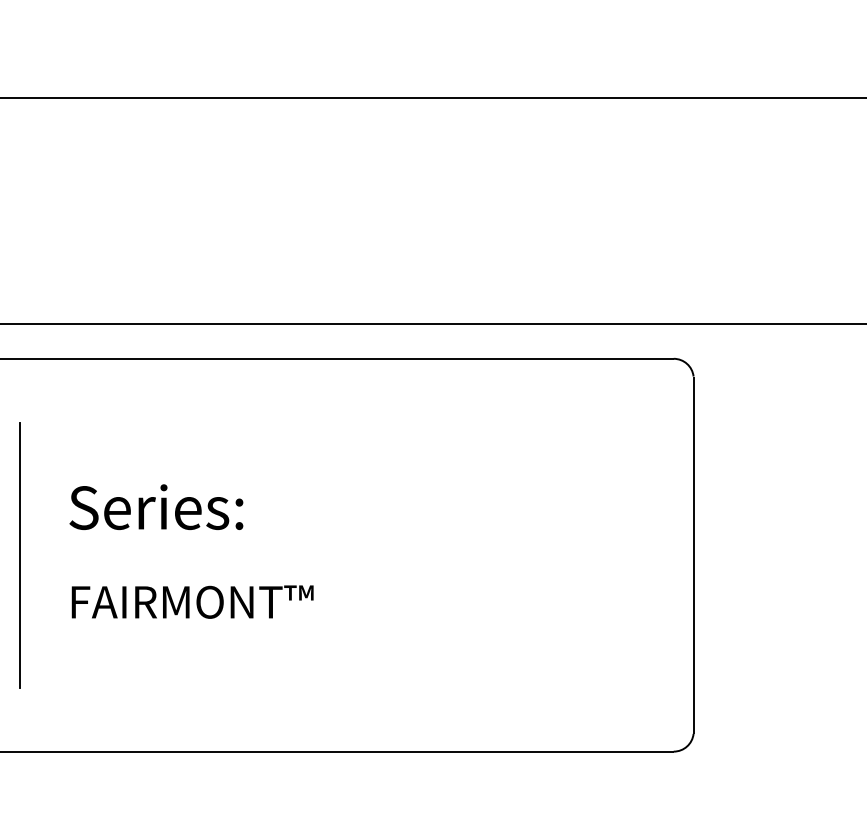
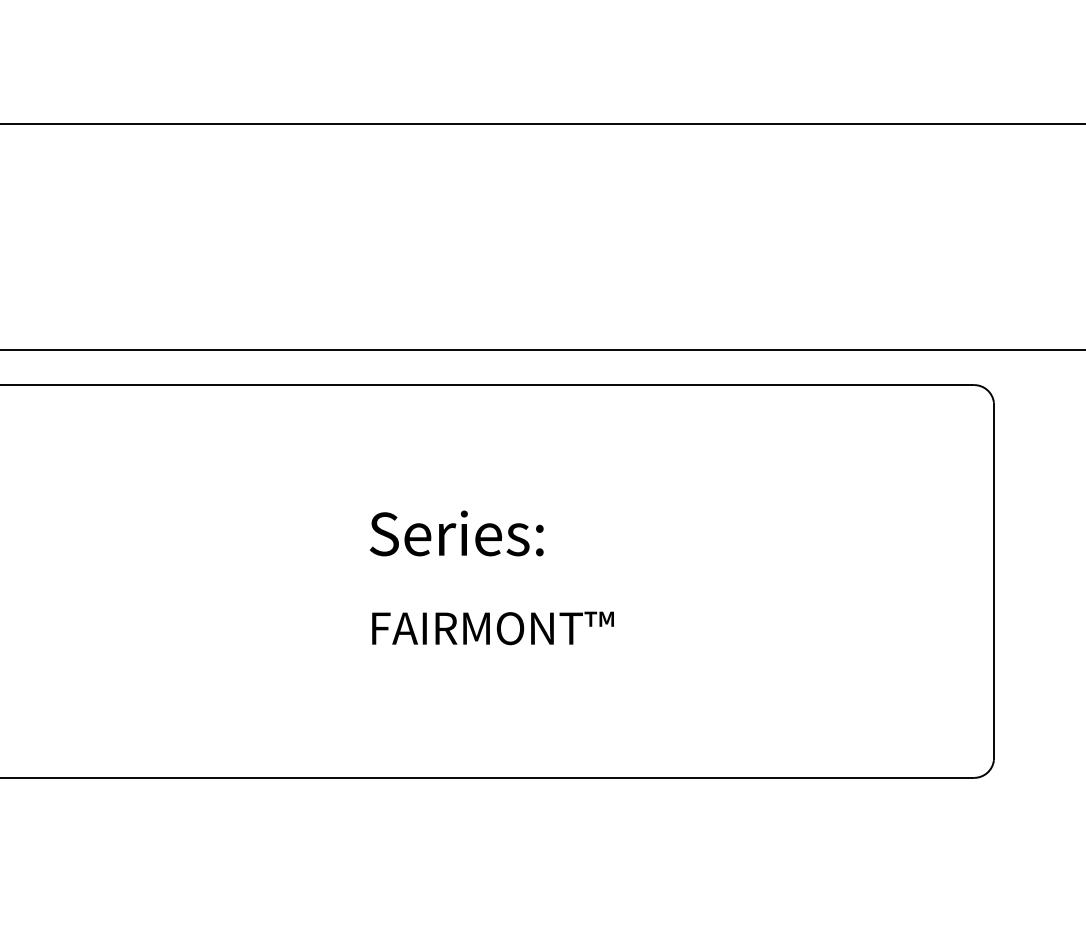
line: (19, 555) -> (319, 581), removed

